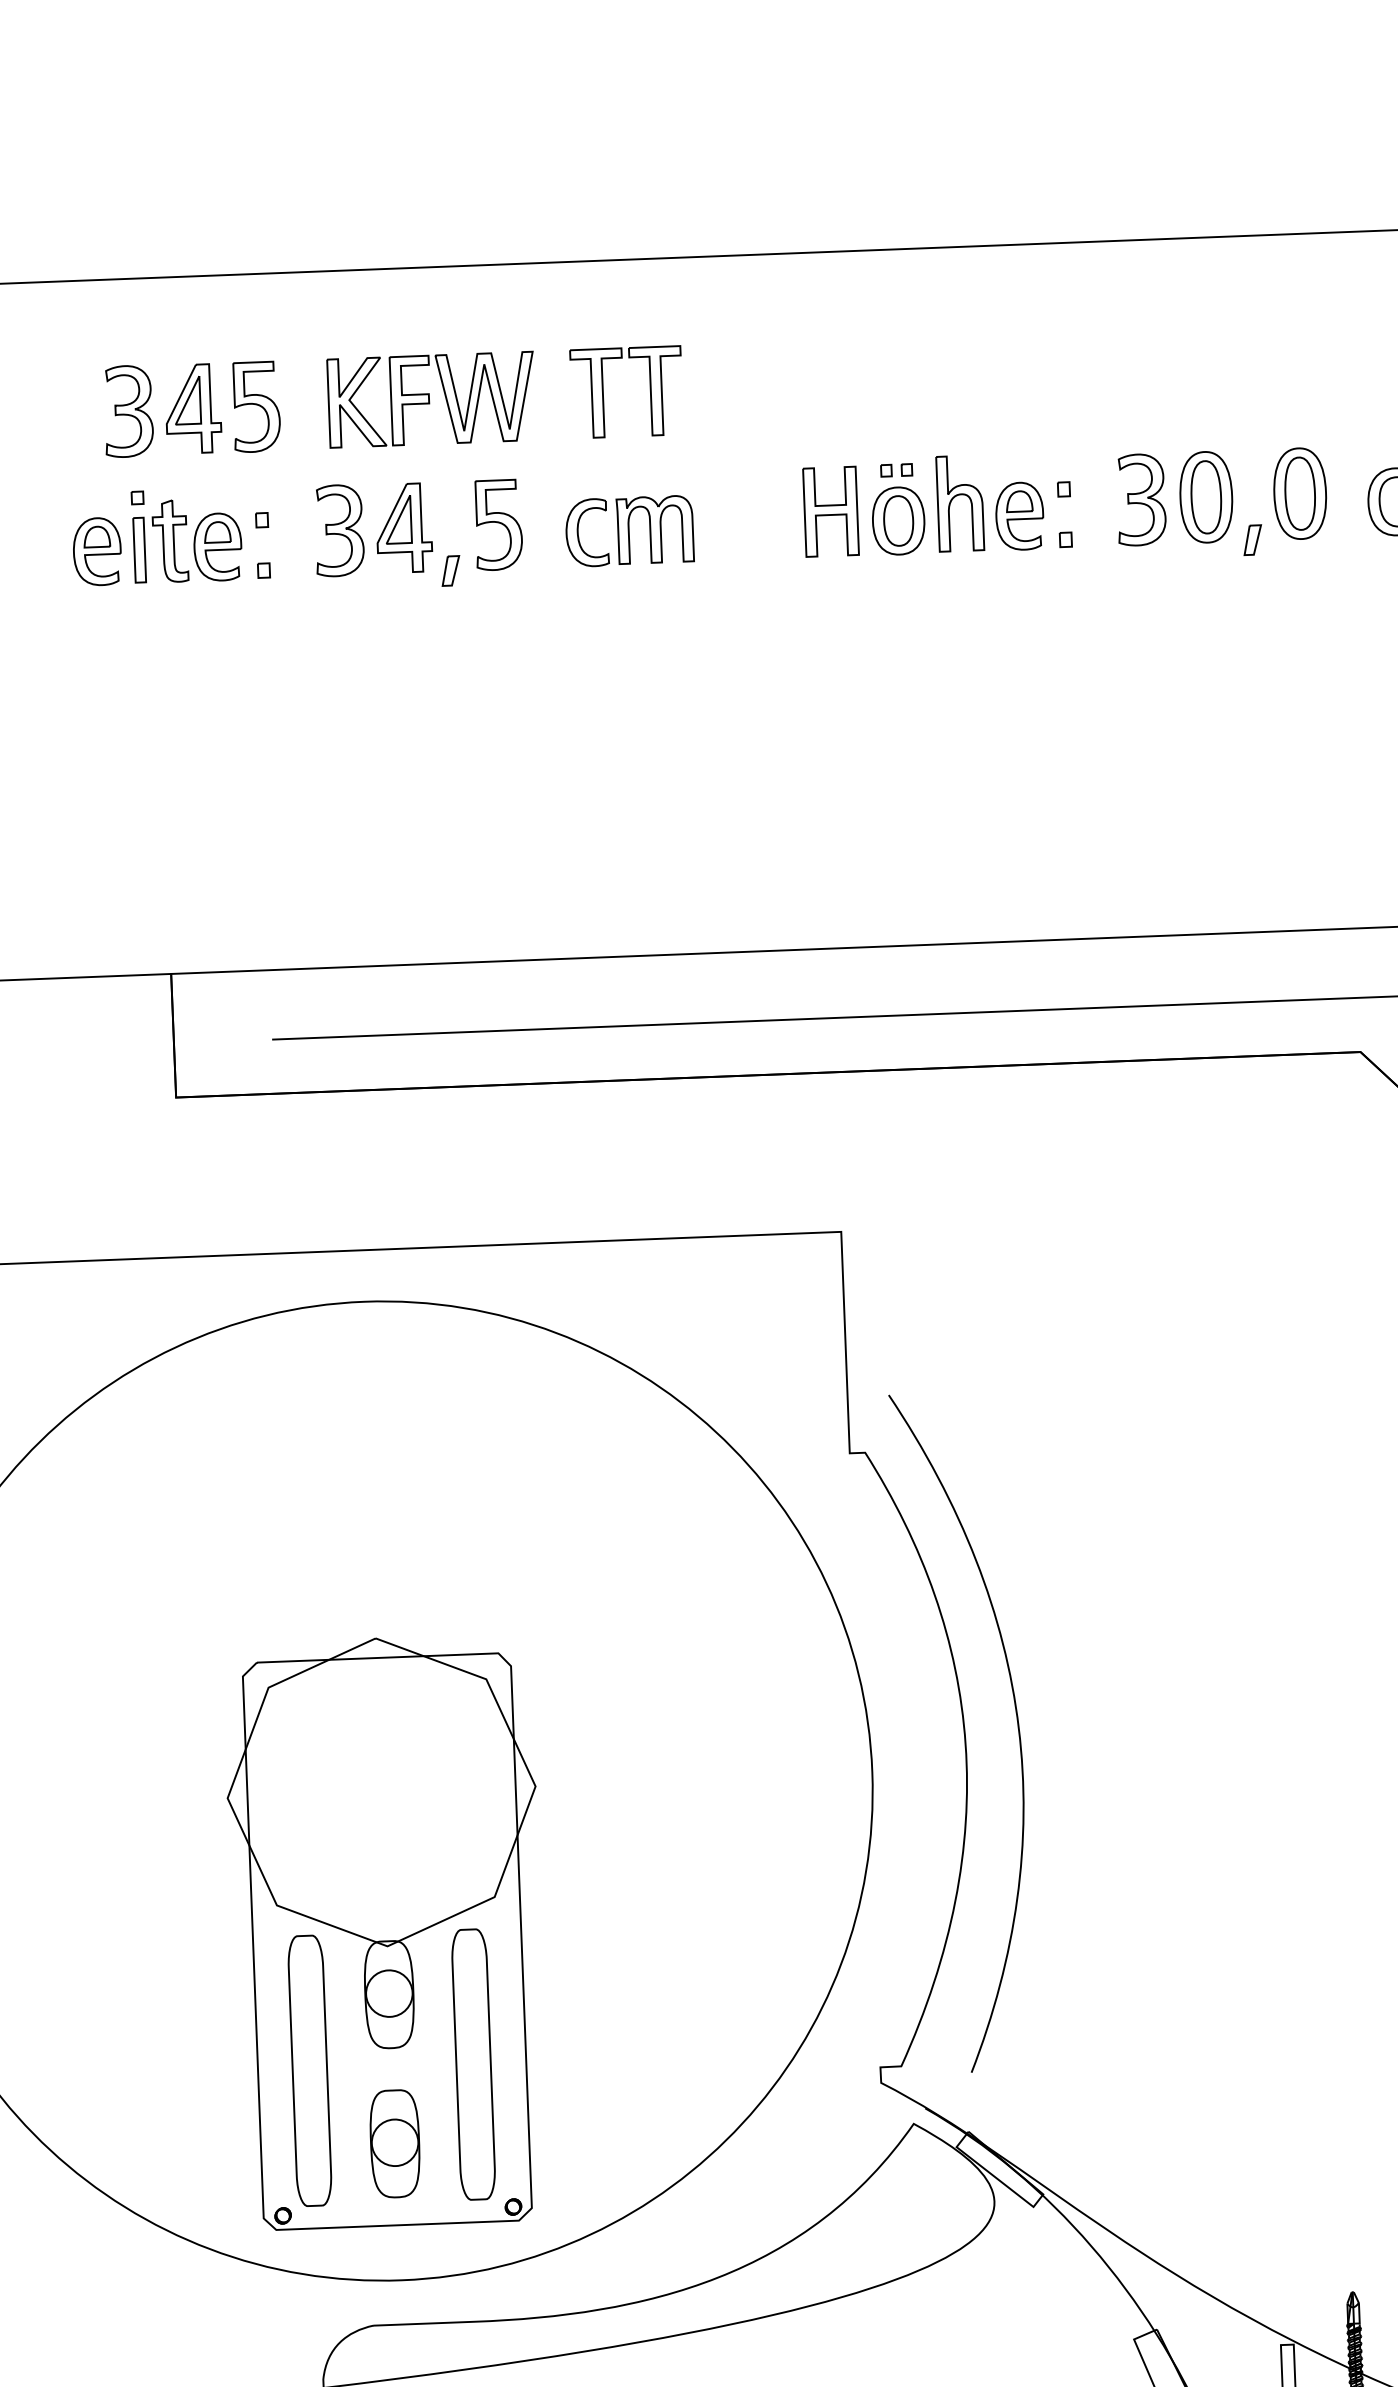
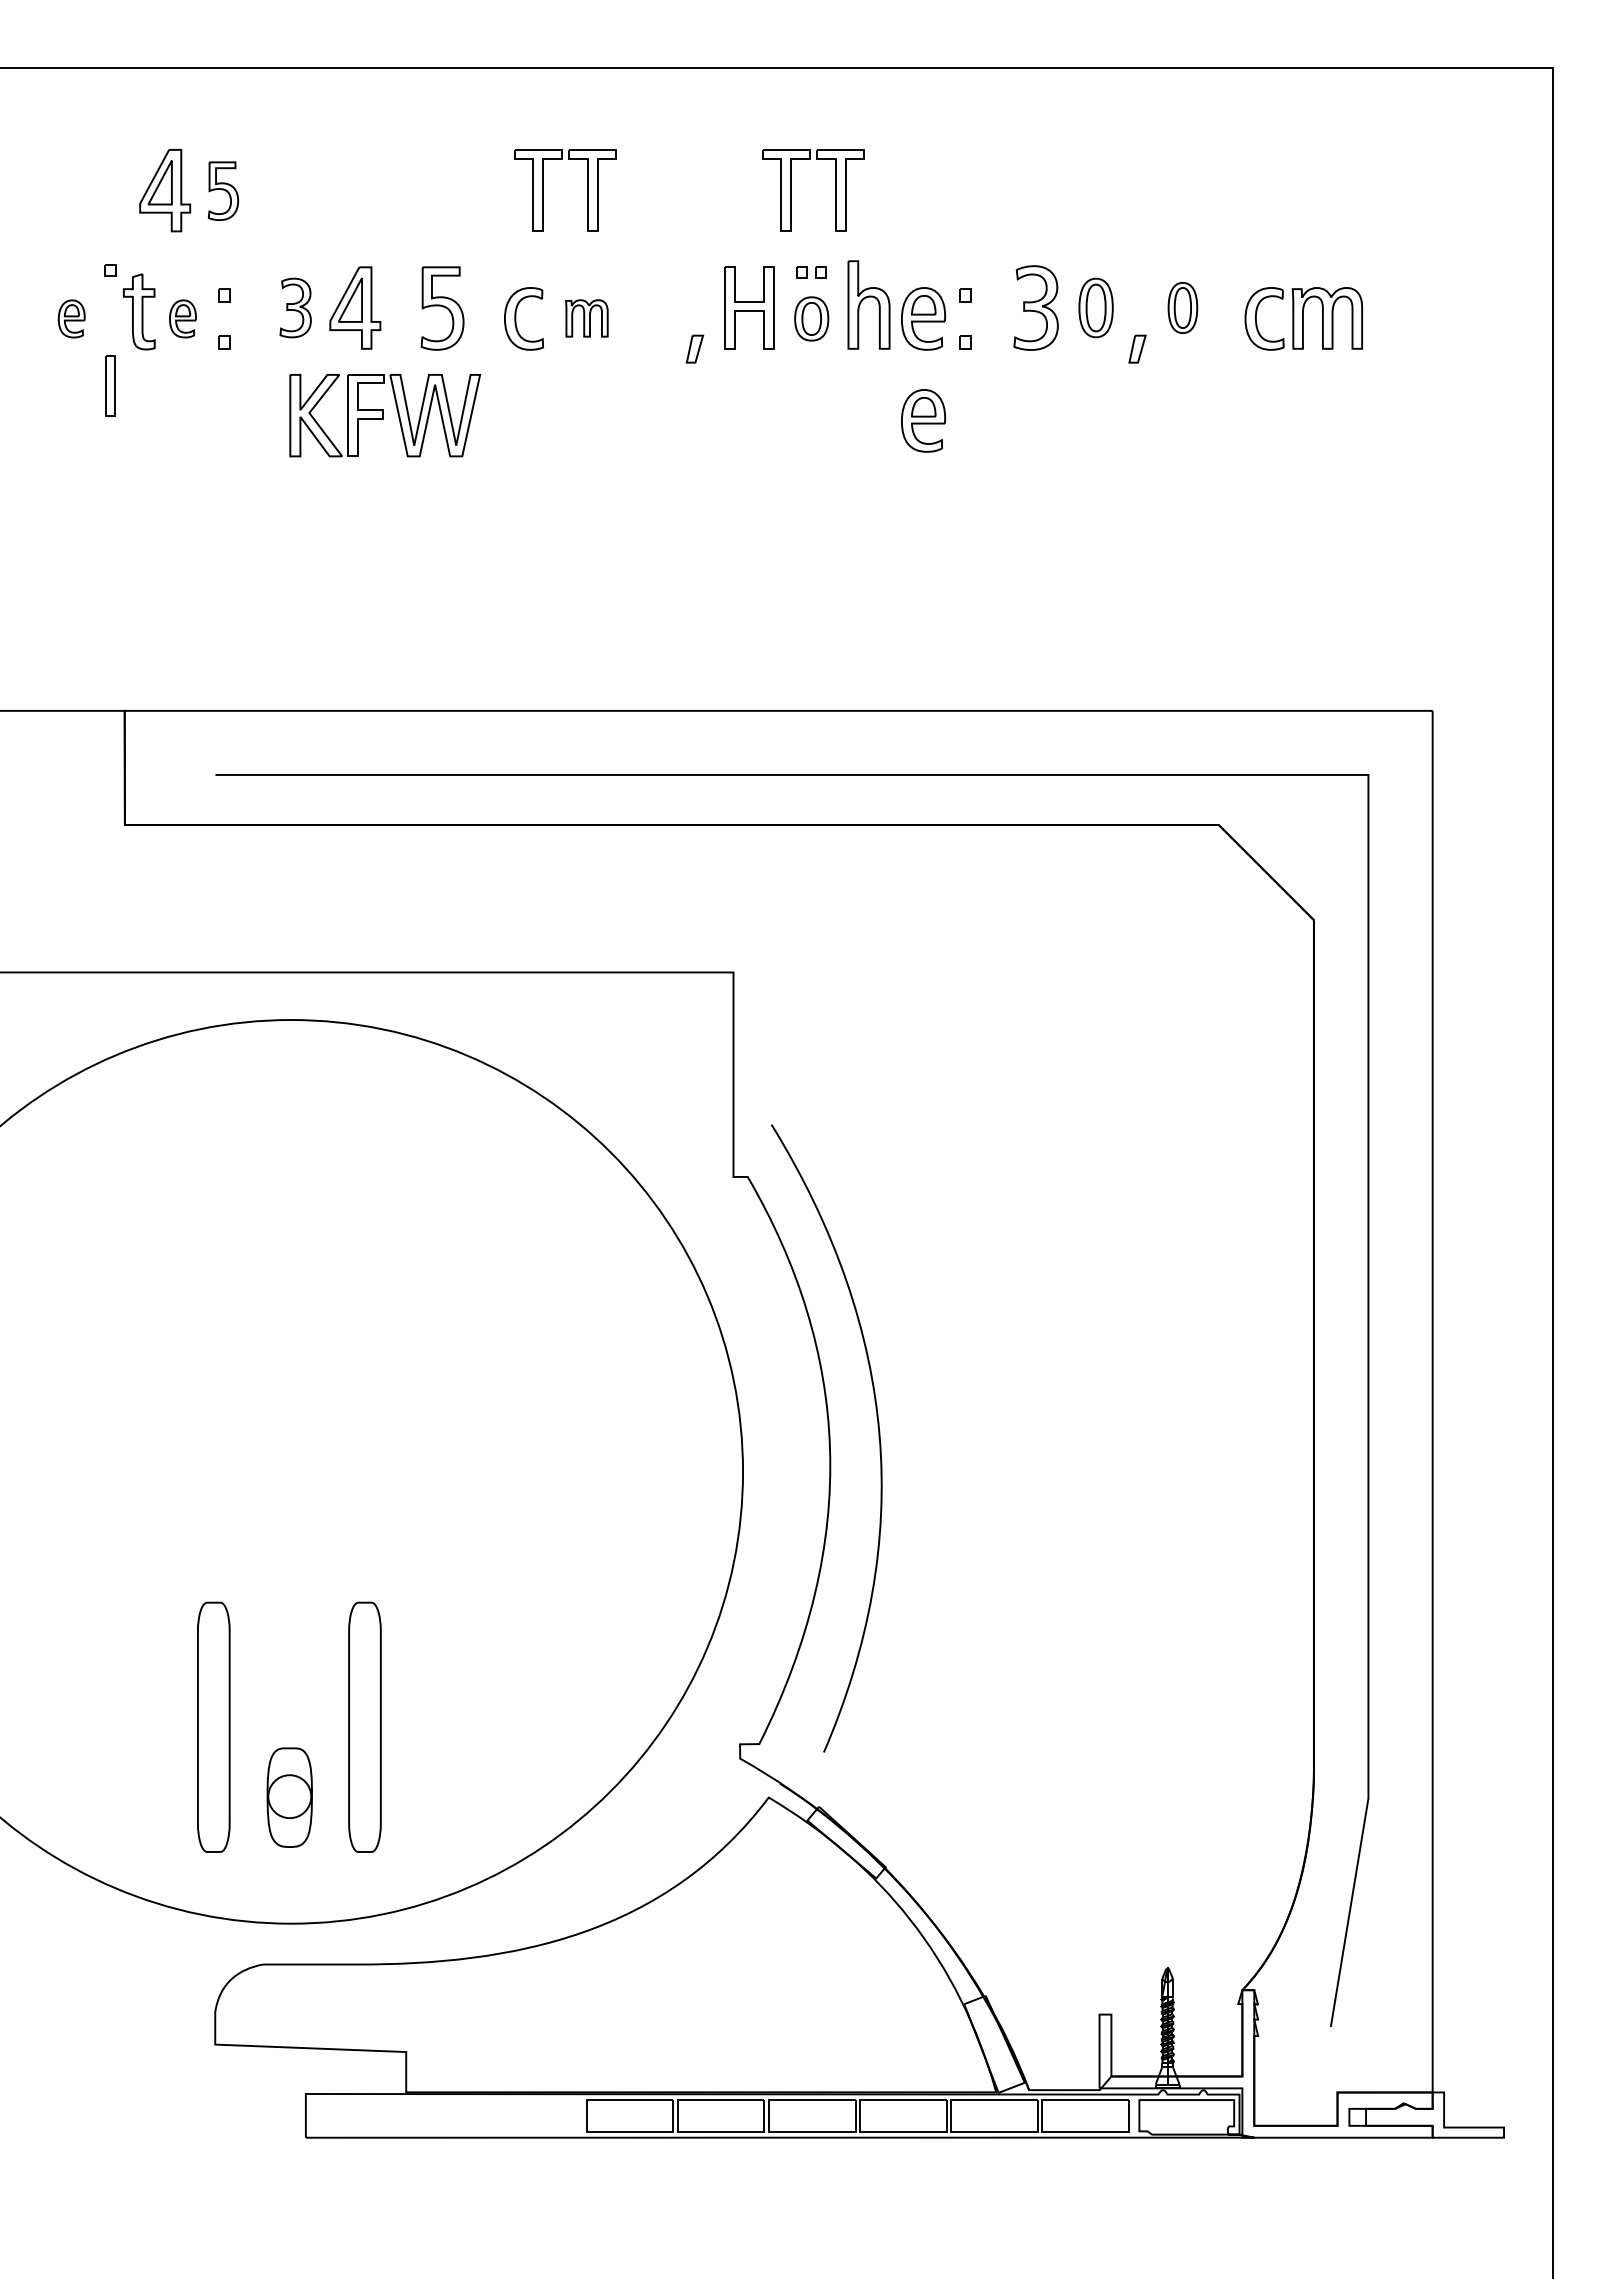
part: (871, 382) -> (791, 190), added
part: (431, 399) -> (385, 415), moved
part: (256, 407) -> (223, 191), size x0.7
part: (127, 411) -> (104, 190), removed
part: (1299, 493) -> (1182, 307), size x0.6
part: (1205, 496) -> (1095, 307), size x0.7
part: (898, 520) -> (811, 318), size x0.7
part: (654, 529) -> (586, 318), size x0.6
part: (339, 530) -> (295, 307), size x0.7
part: (217, 546) -> (182, 318), size x0.6
part: (139, 549) -> (110, 385), moved
part: (97, 551) -> (71, 318), size x0.6
part: (450, 570) -> (694, 348), moved
part: (1024, 626) -> (923, 420), added
part: (386, 1931) -> (289, 1601), removed

